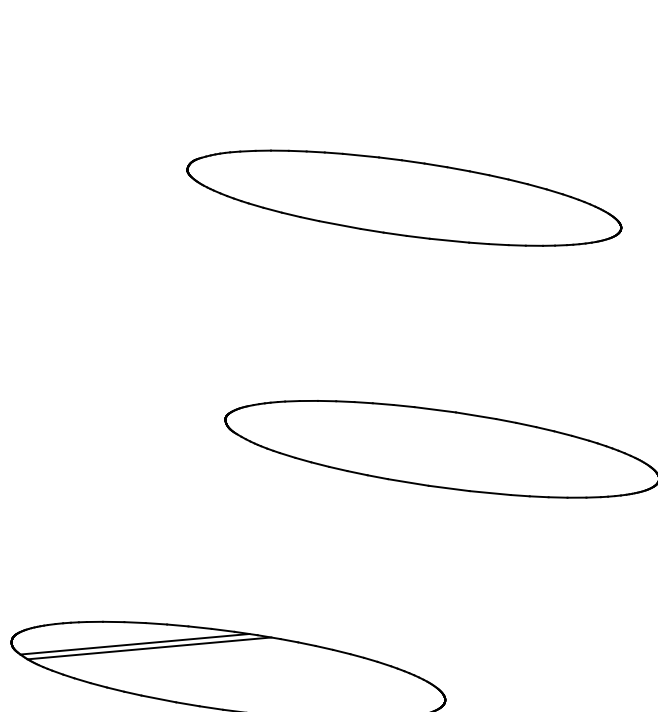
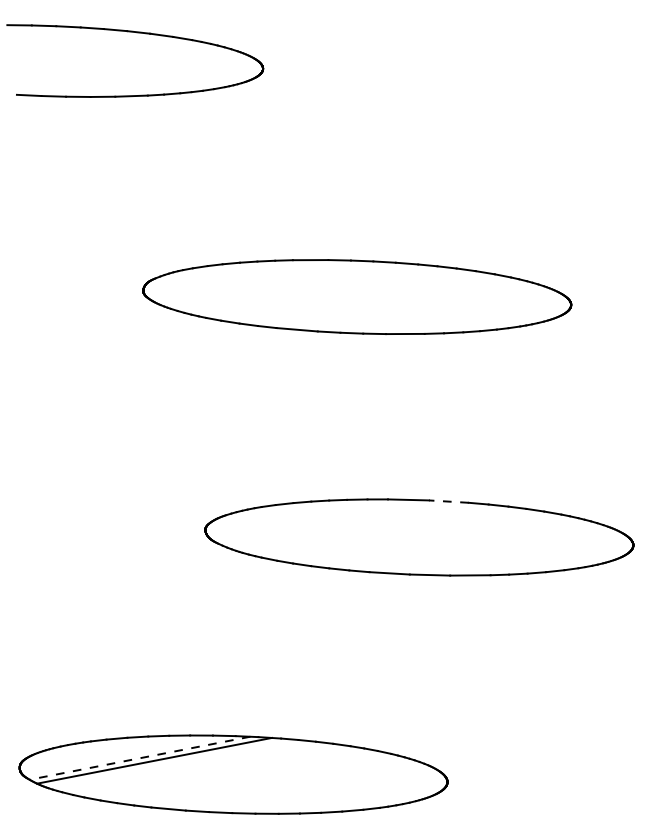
line: (475, 415) -> (448, 501), solid -> dashed
line: (134, 644) -> (139, 758), solid -> dashed

